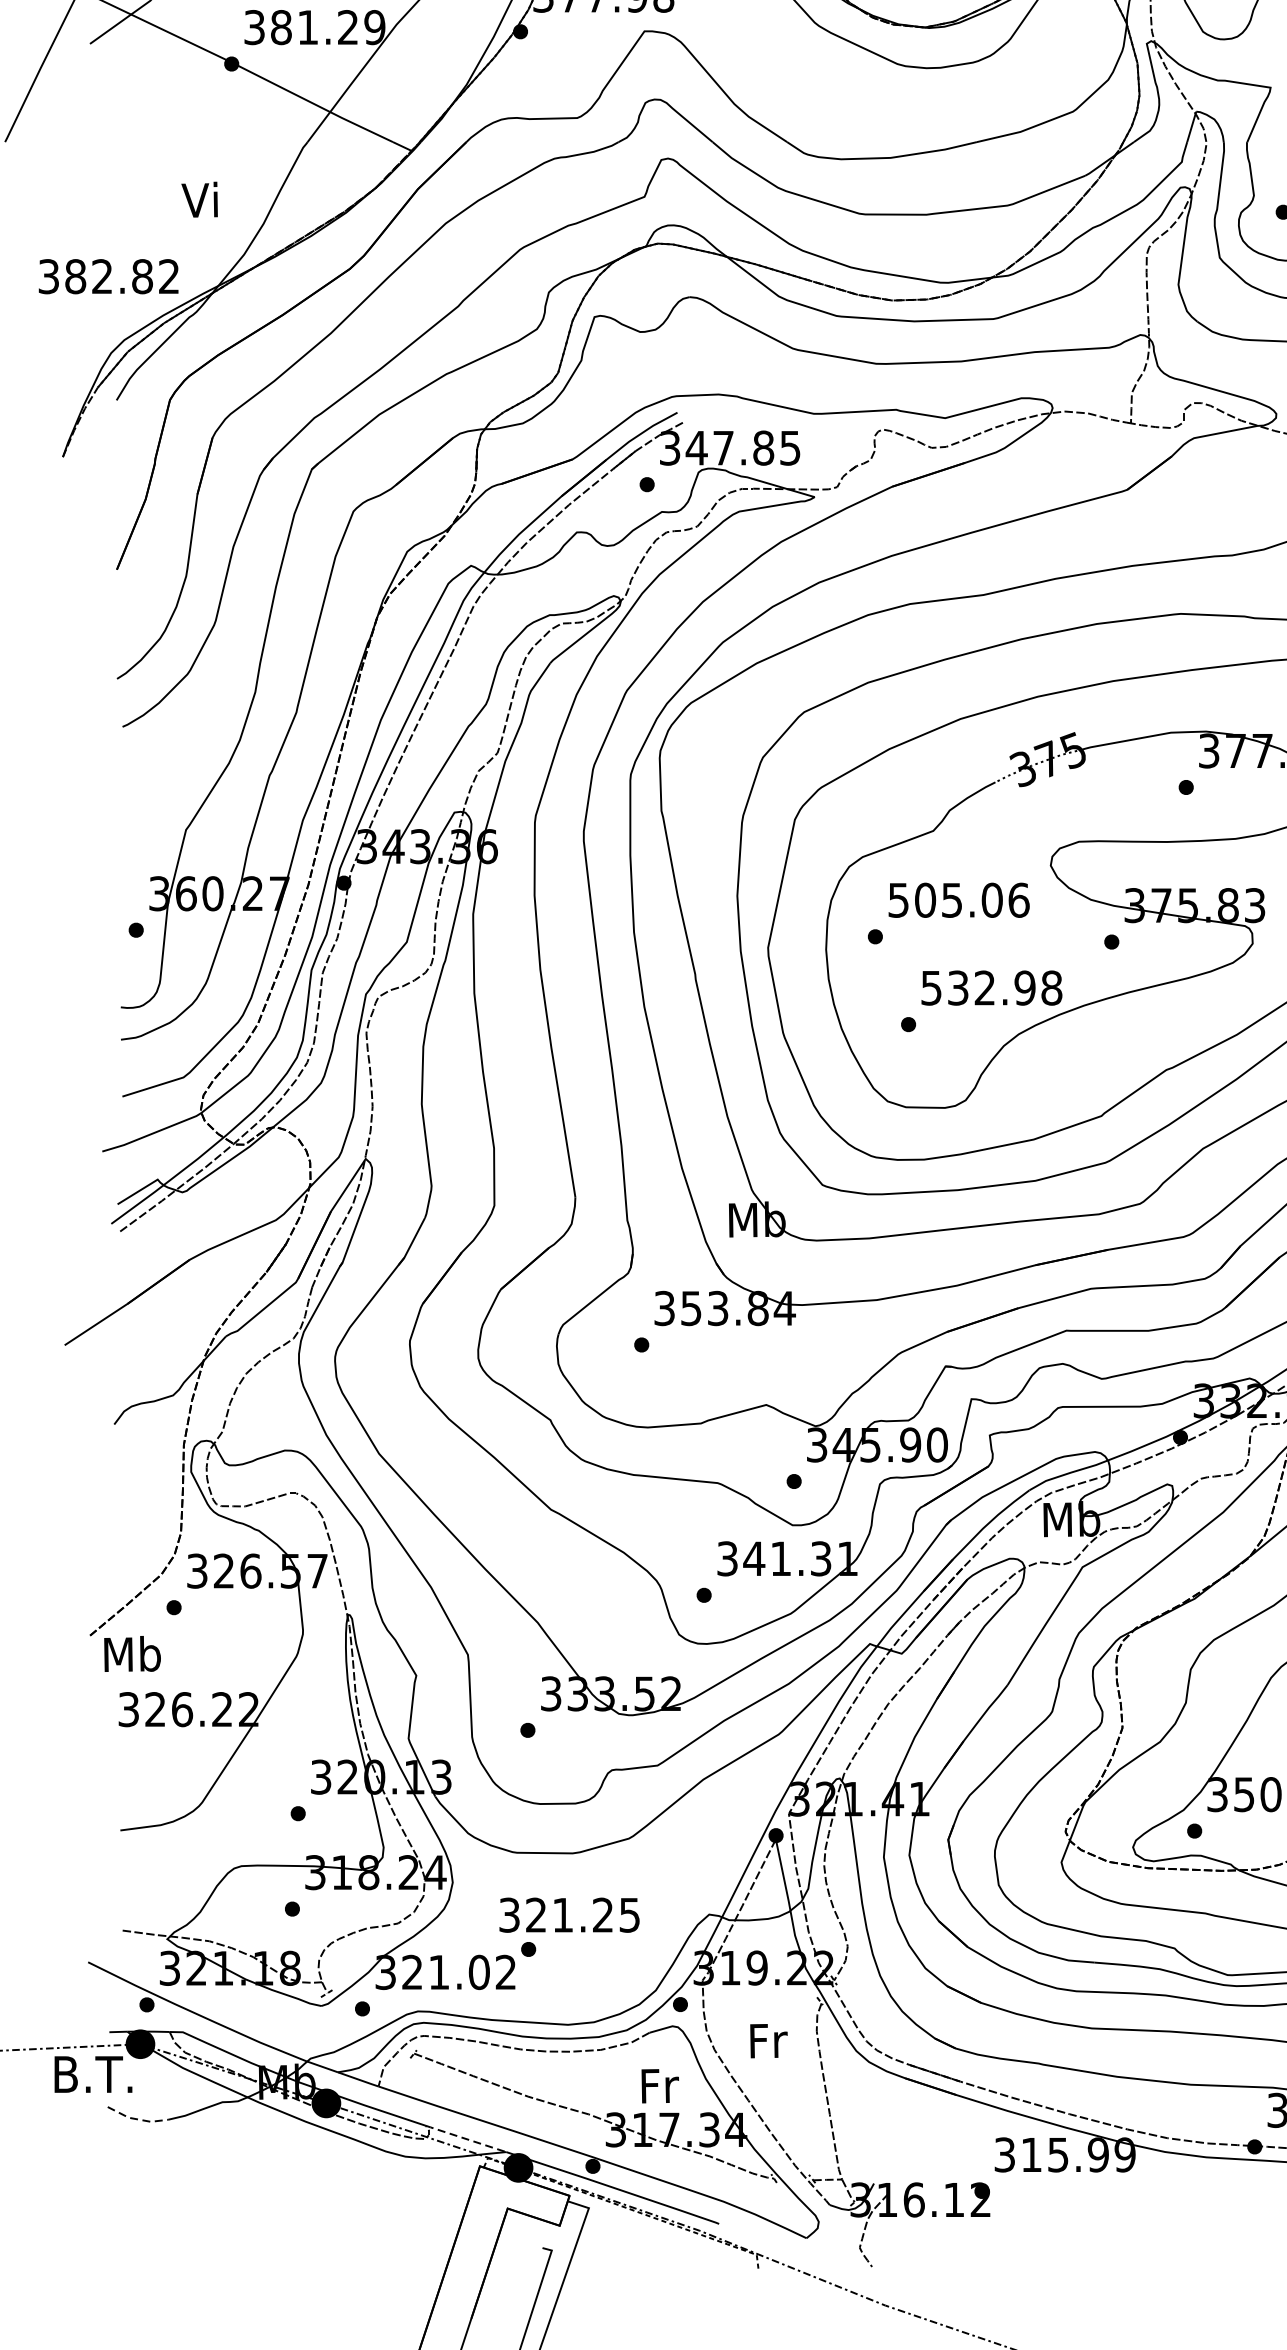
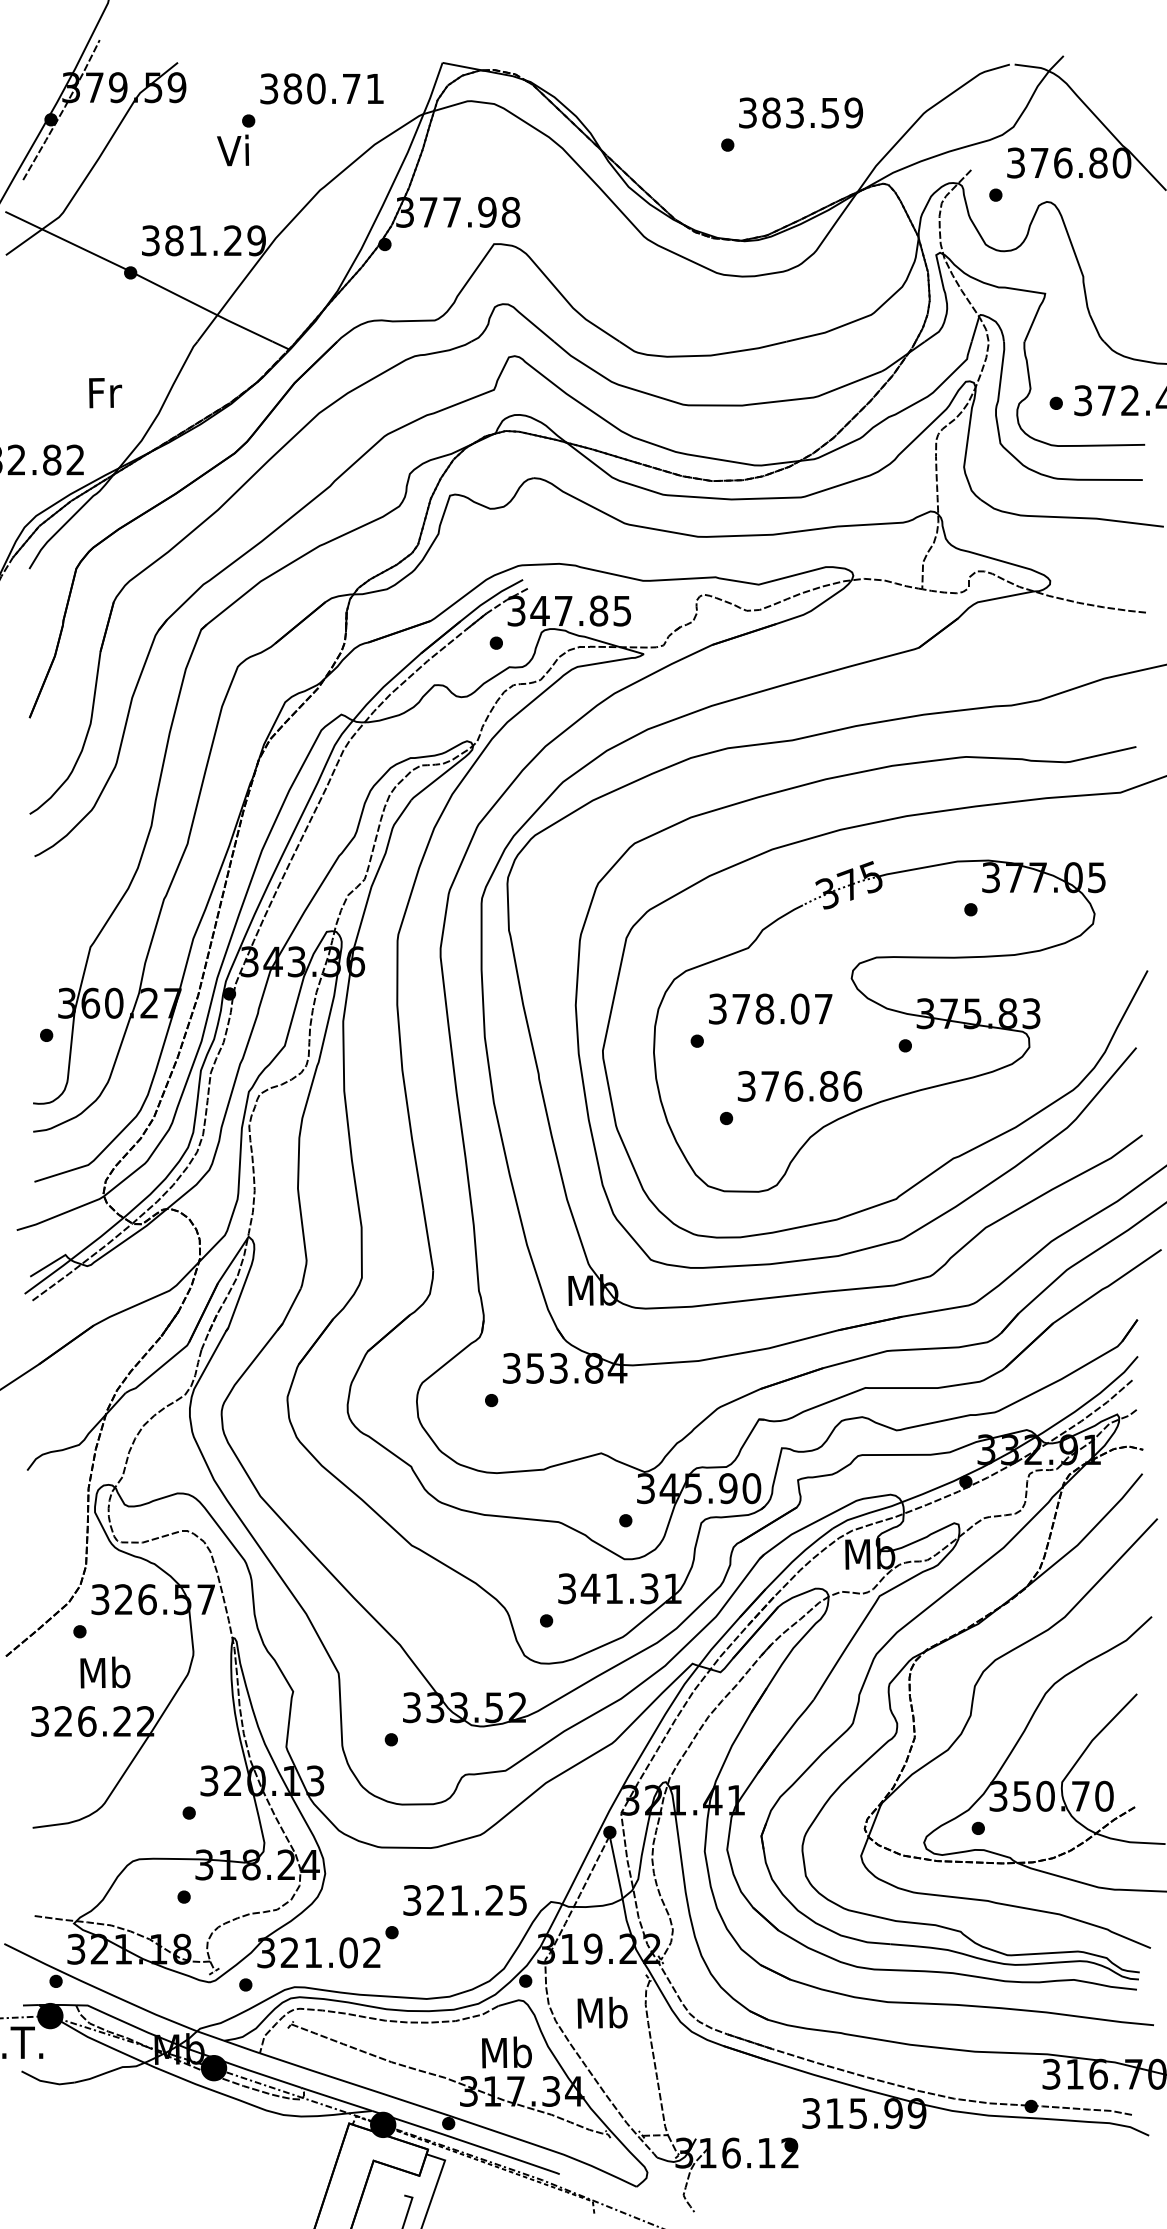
text: (201, 199) -> (104, 392), Vi -> Fr
text: (959, 899) -> (771, 1008), 505.06 -> 378.07
text: (992, 987) -> (800, 1085), 532.98 -> 376.86
text: (132, 1653) -> (105, 1672), moved
text: (568, 1915) -> (464, 1900), moved
text: (767, 2040) -> (602, 2012), Fr -> Mb
text: (658, 2085) -> (506, 2052), Fr -> Mb
line: (137, 2119) -> (47, 2082), dashed -> solid
line: (465, 2139) -> (336, 2099), dashed -> solid

